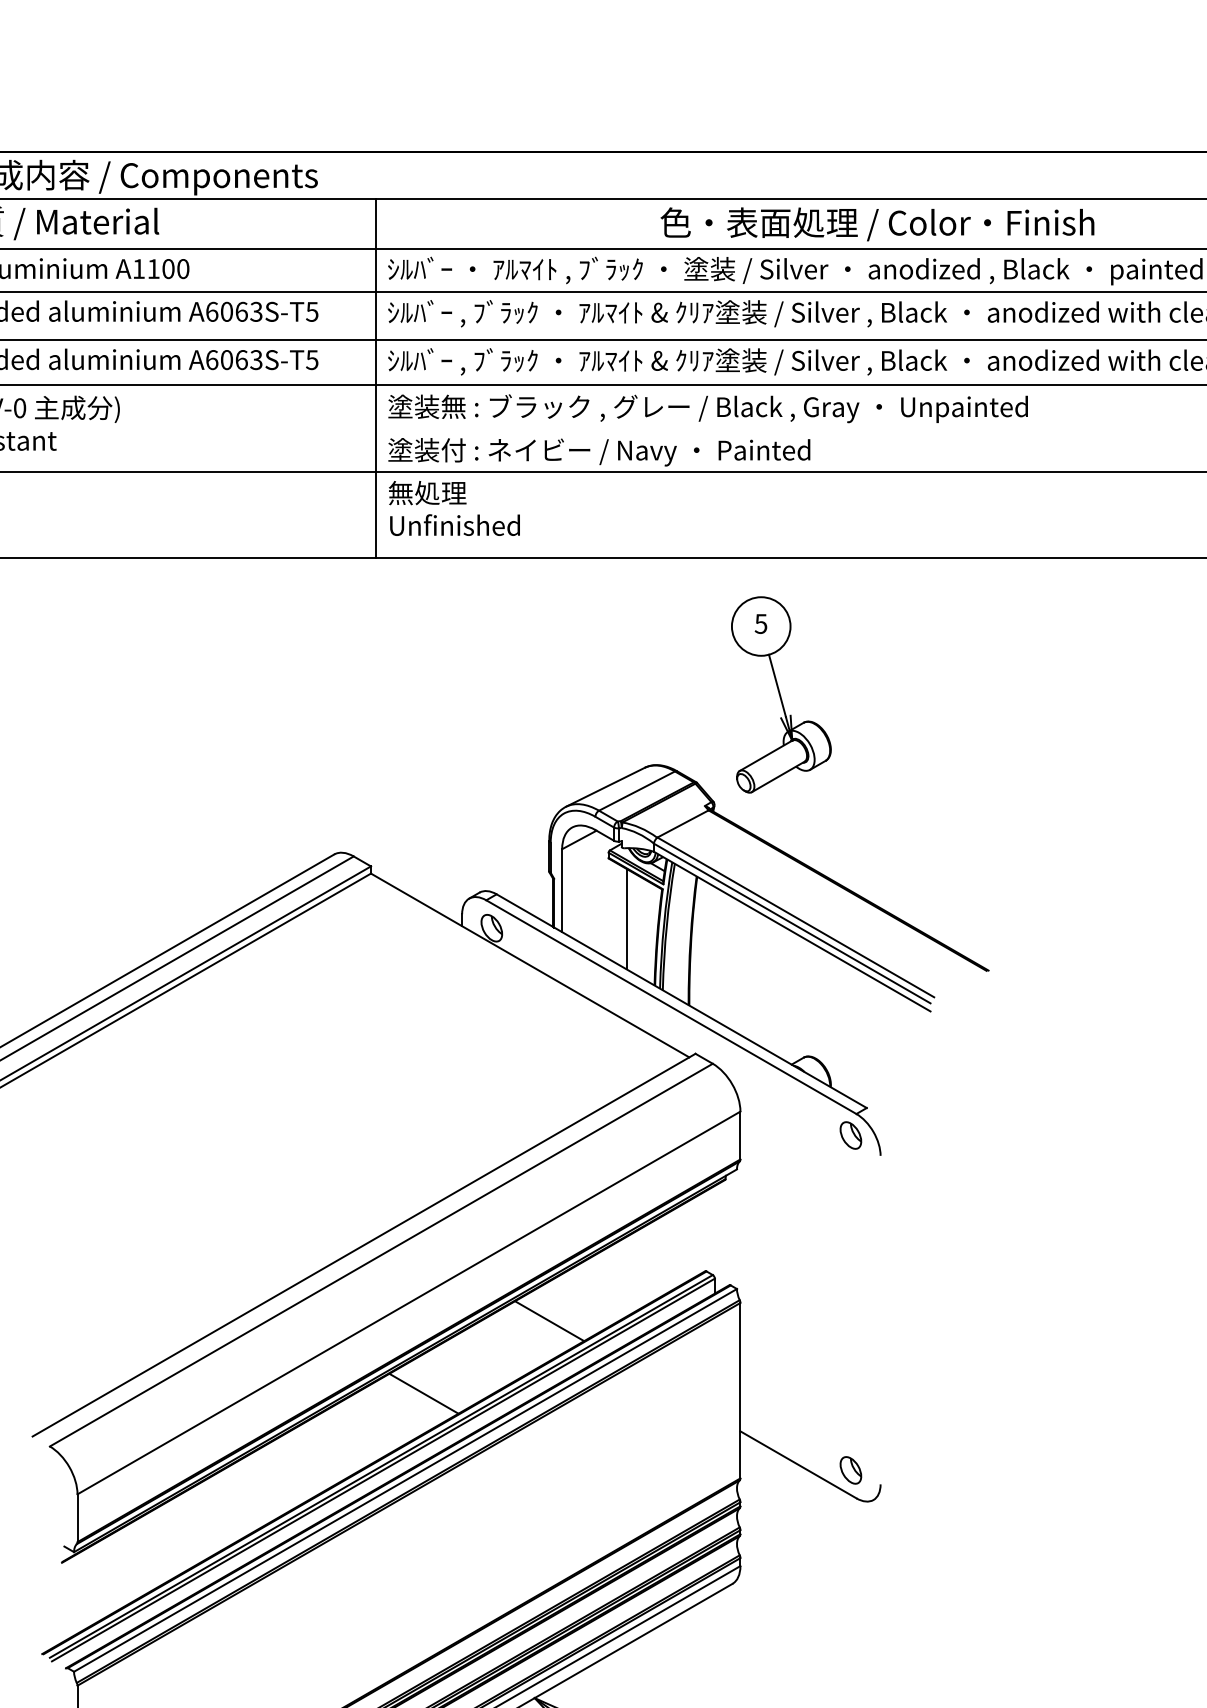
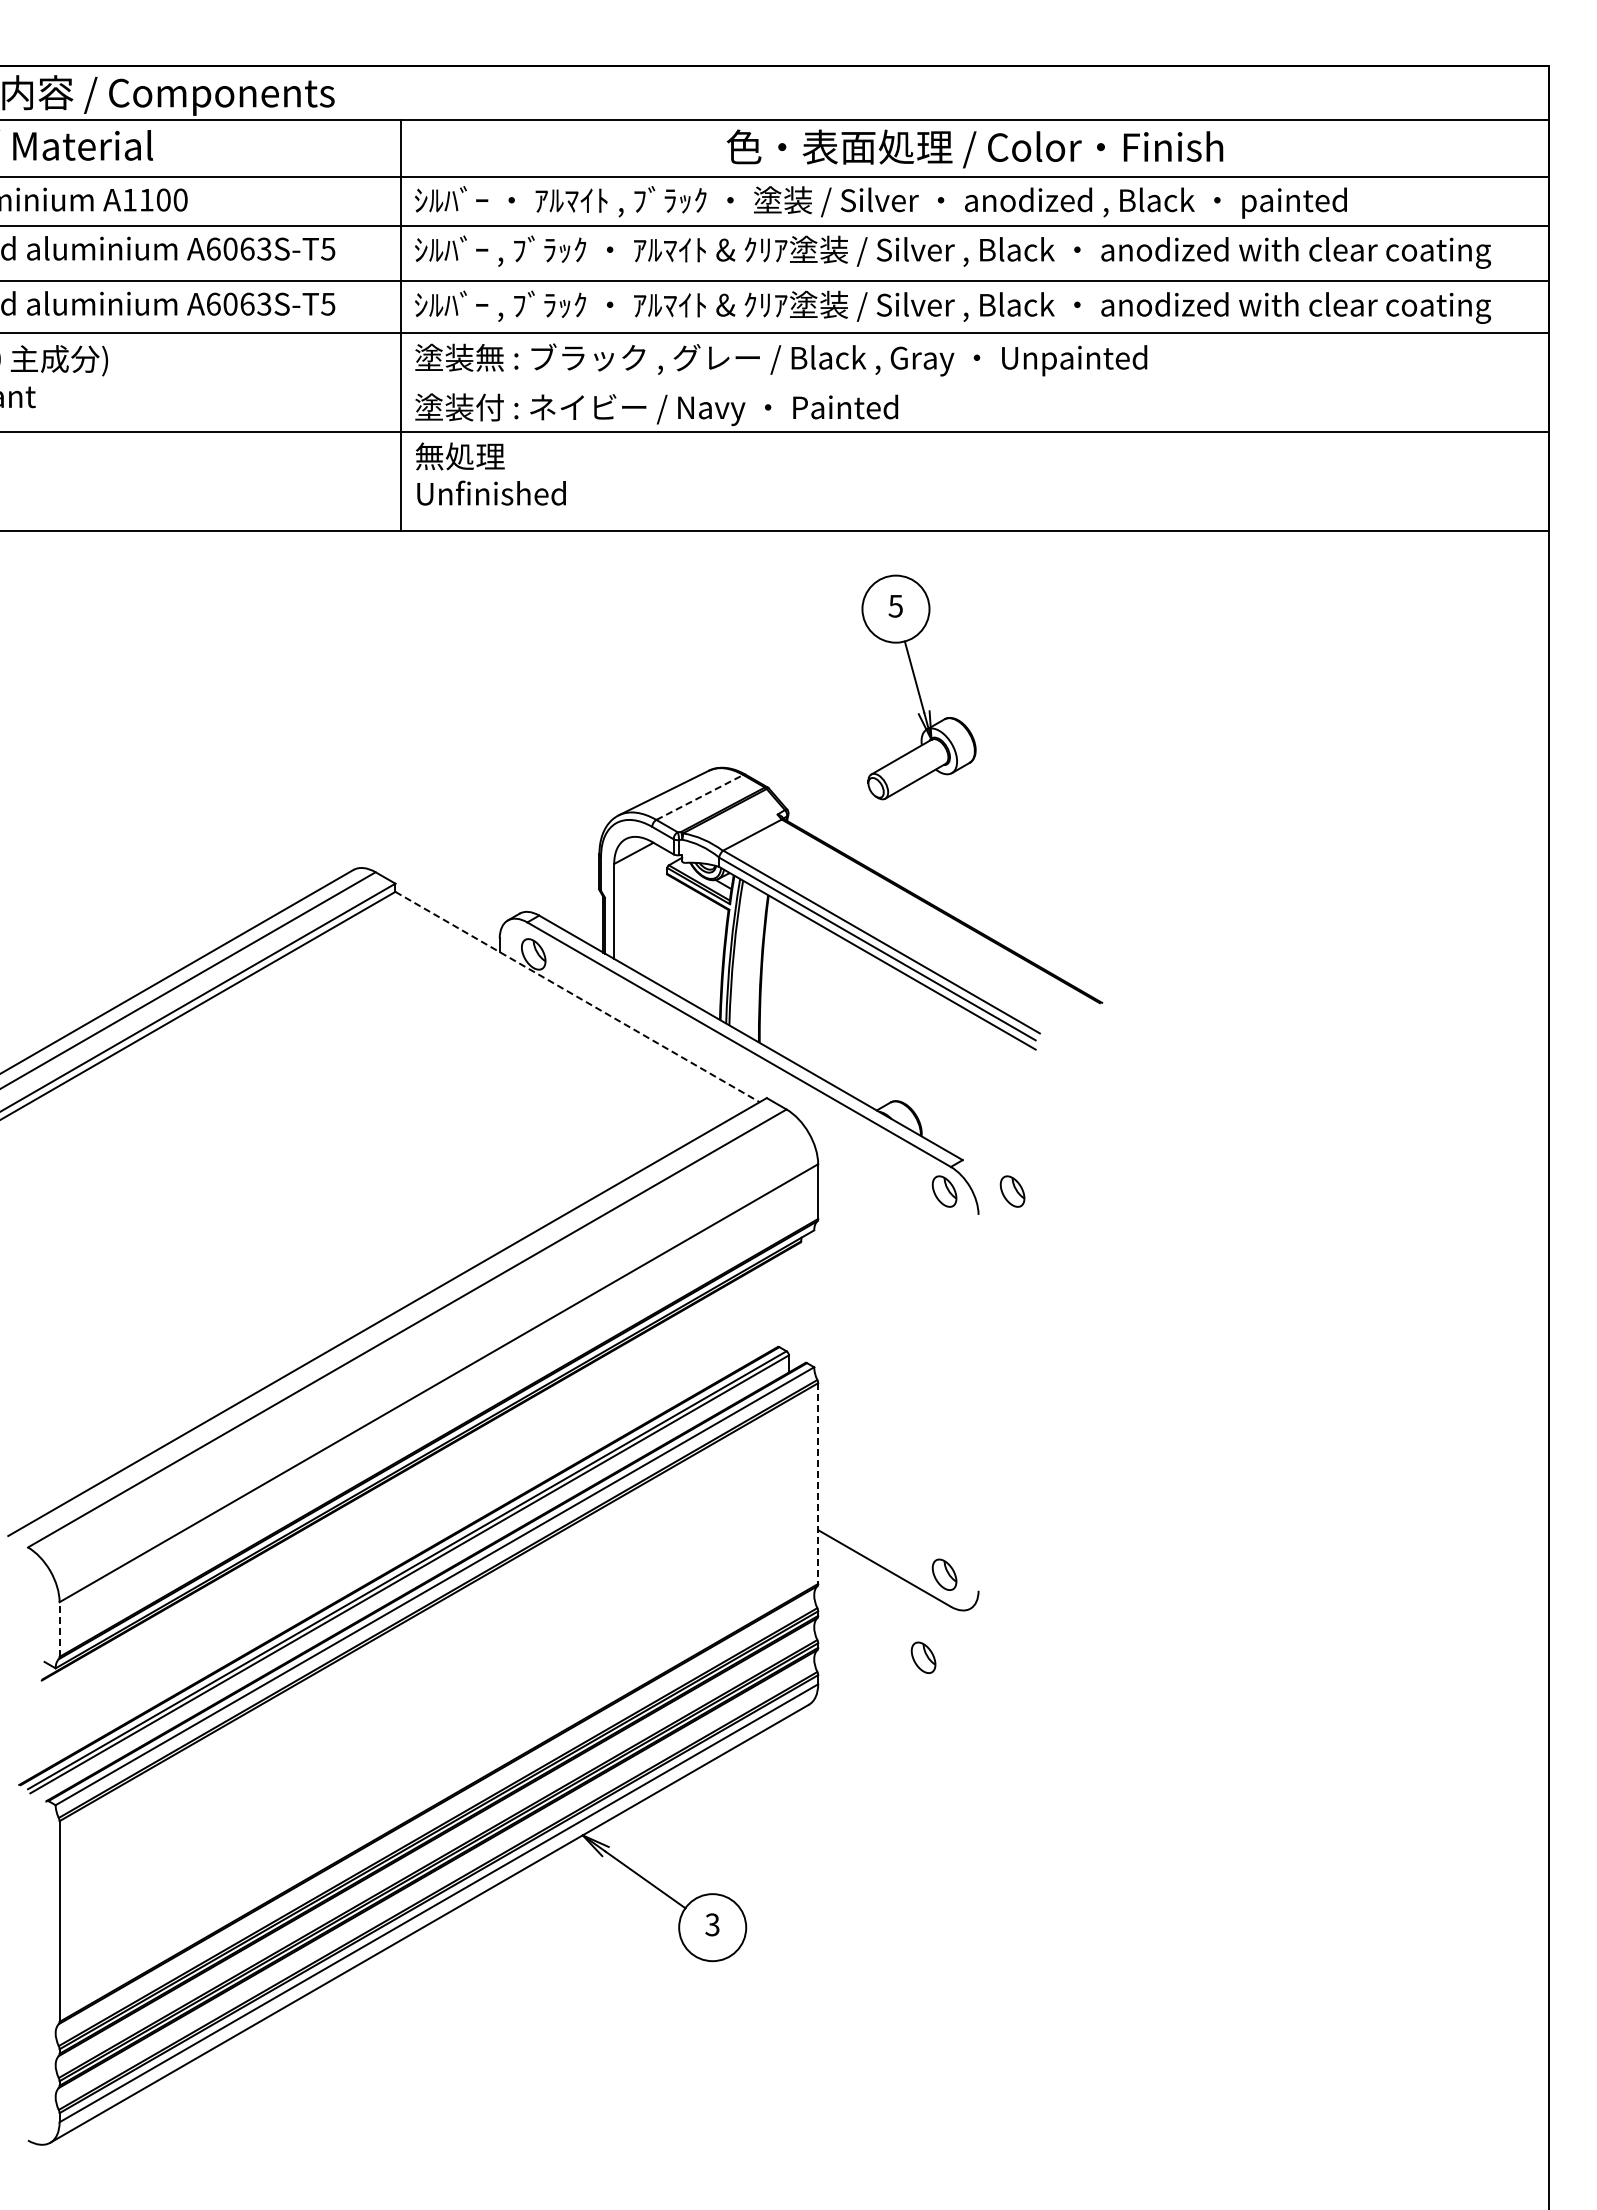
part: (780, 694) -> (918, 687), moved
line: (636, 791) -> (699, 797), solid -> dashed
line: (626, 918) -> (687, 943), removed
line: (530, 965) -> (578, 997), solid -> dashed
part: (910, 1135) -> (1012, 1191), added
line: (549, 1320) -> (599, 1403), removed
line: (740, 1391) -> (818, 1484), solid -> dashed
line: (423, 1393) -> (455, 1486), removed
line: (77, 1518) -> (59, 1629), solid -> dashed
part: (832, 1542) -> (923, 1657), added

